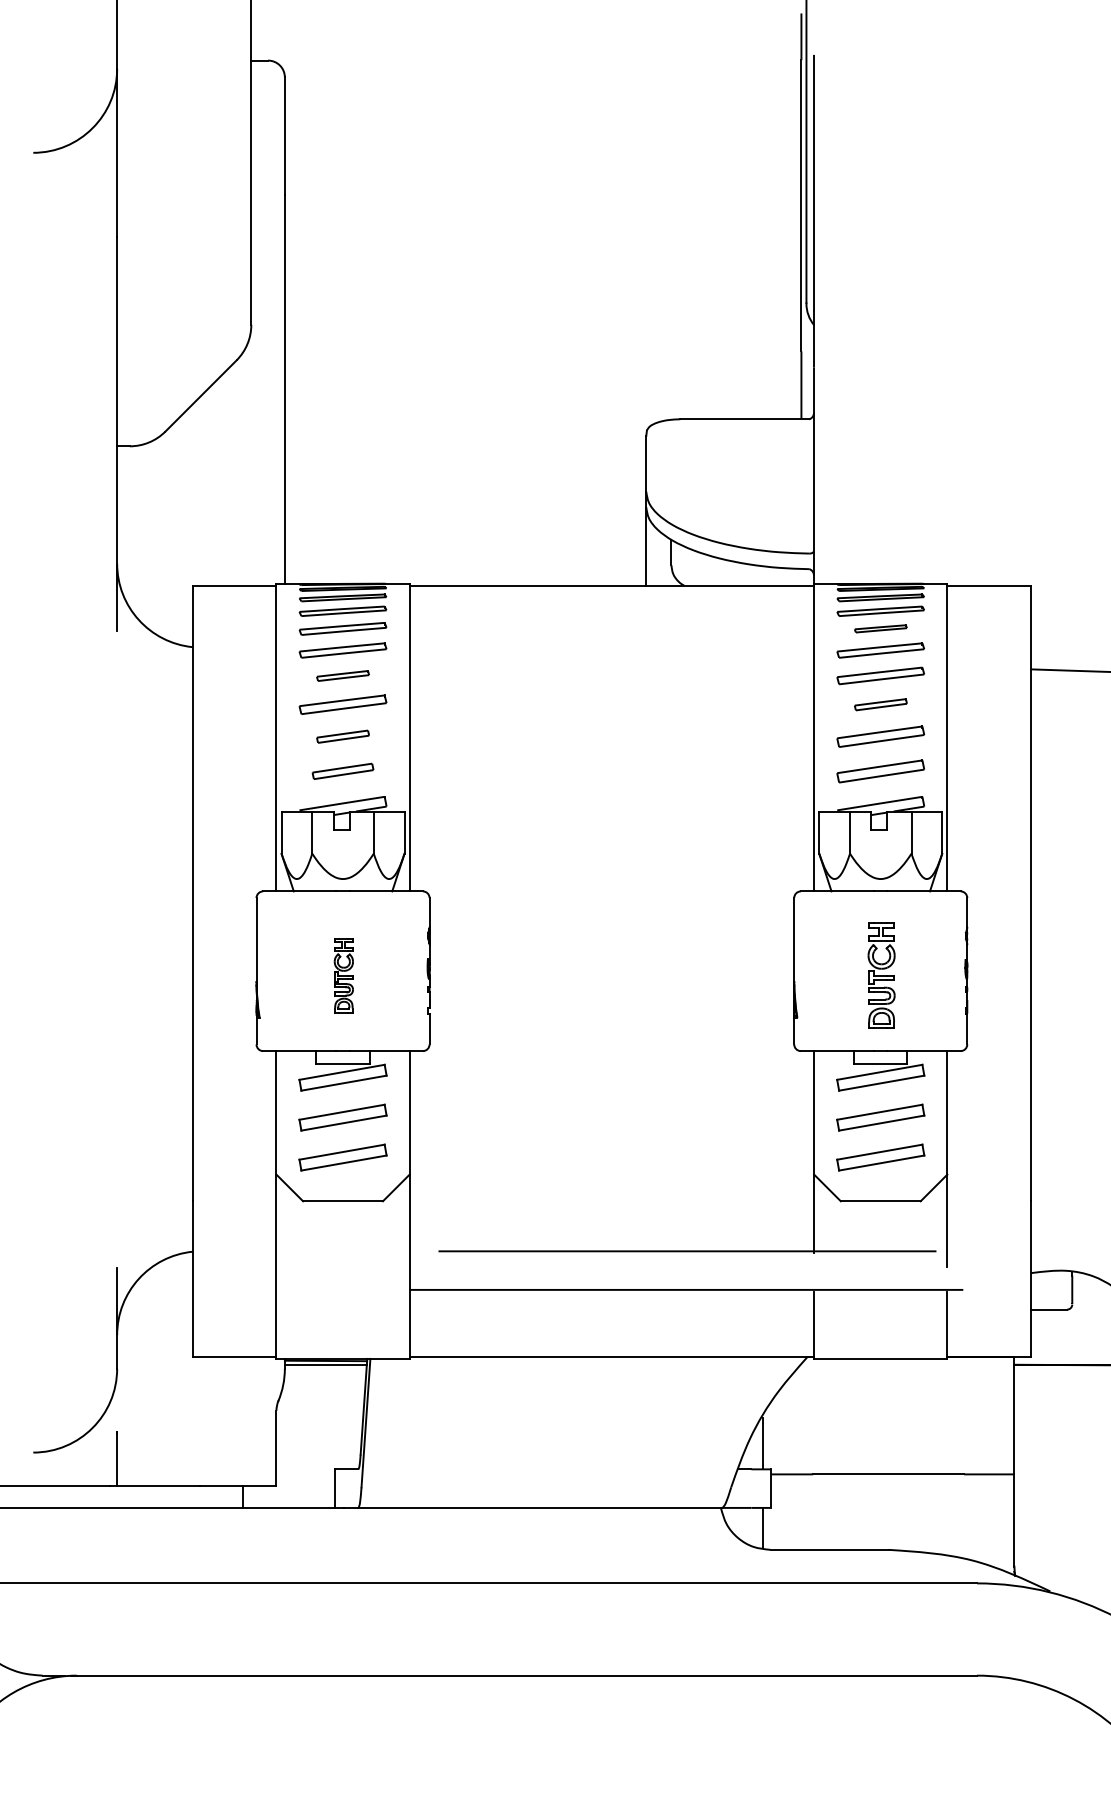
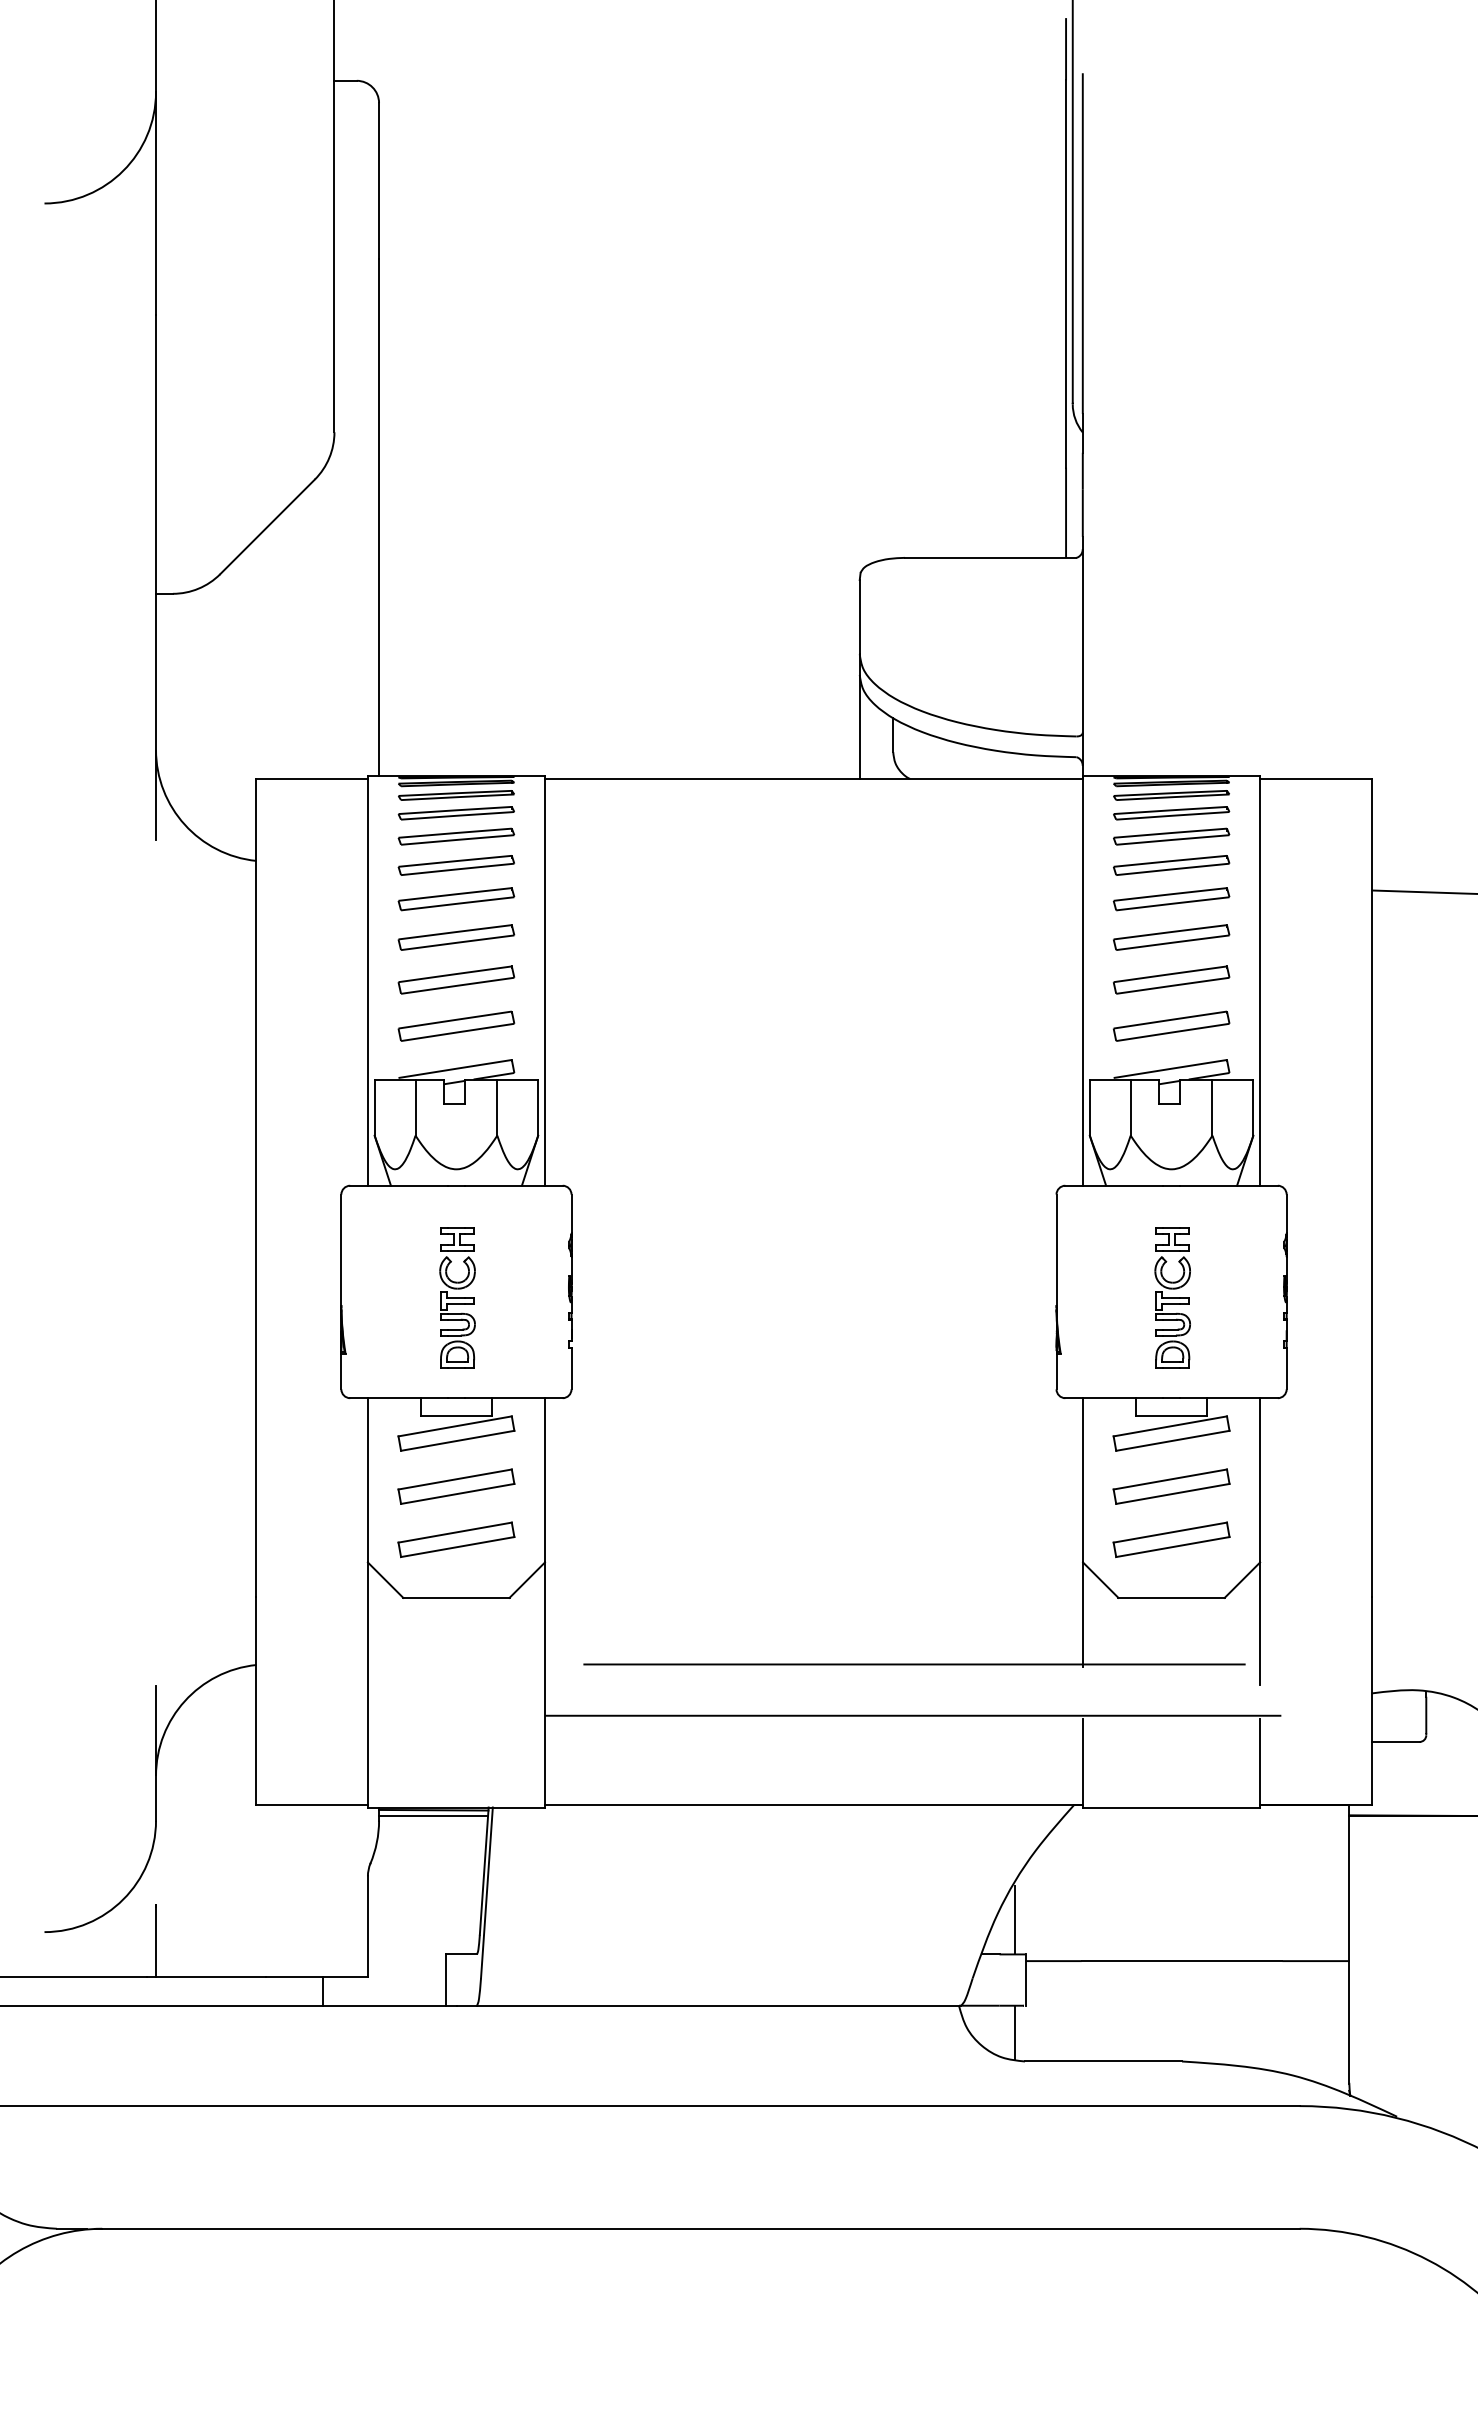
part: (880, 628) -> (1171, 836), size x1.67
part: (343, 676) -> (456, 899), size x1.67
part: (880, 704) -> (1171, 937), size x1.67
part: (343, 736) -> (456, 979), size x1.67
part: (343, 770) -> (456, 1025), size x1.43
part: (343, 975) -> (457, 1297), size x1.43

